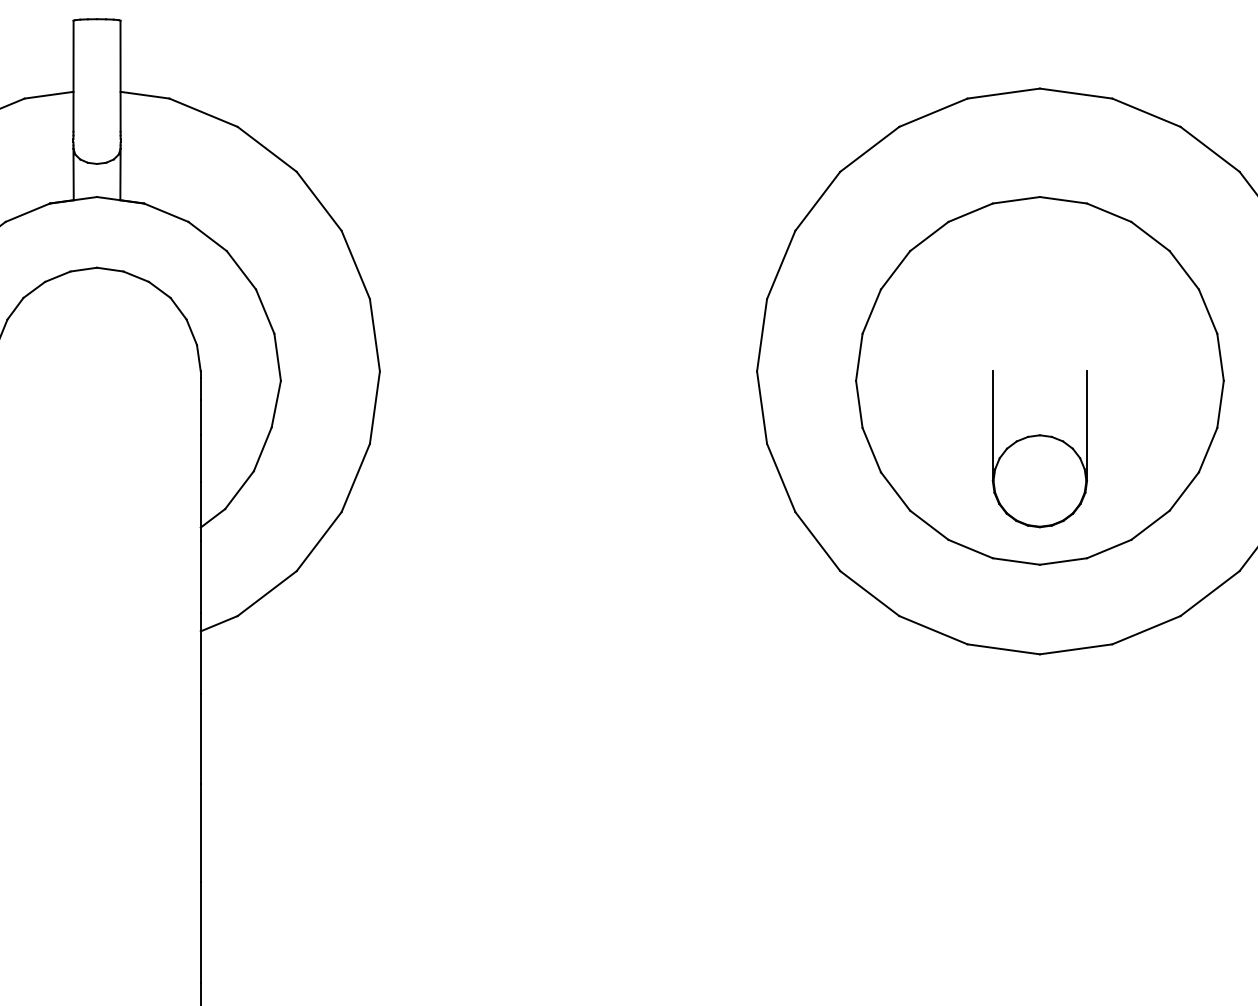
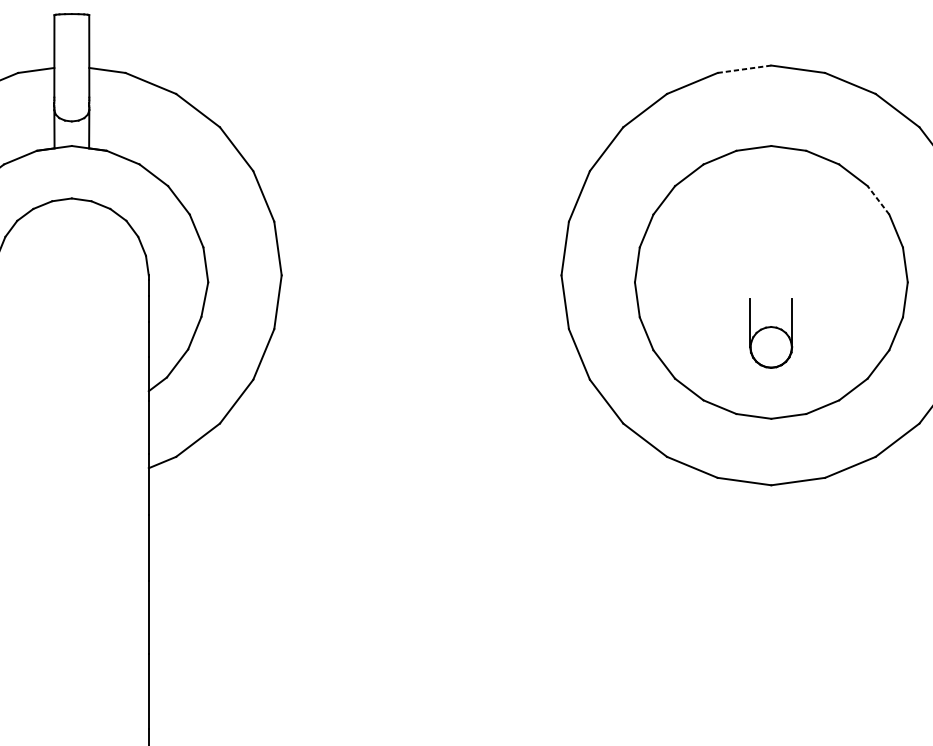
line: (1003, 93) -> (744, 69), solid -> dashed
line: (1184, 269) -> (878, 199), solid -> dashed
part: (1039, 449) -> (771, 333), size x0.6

